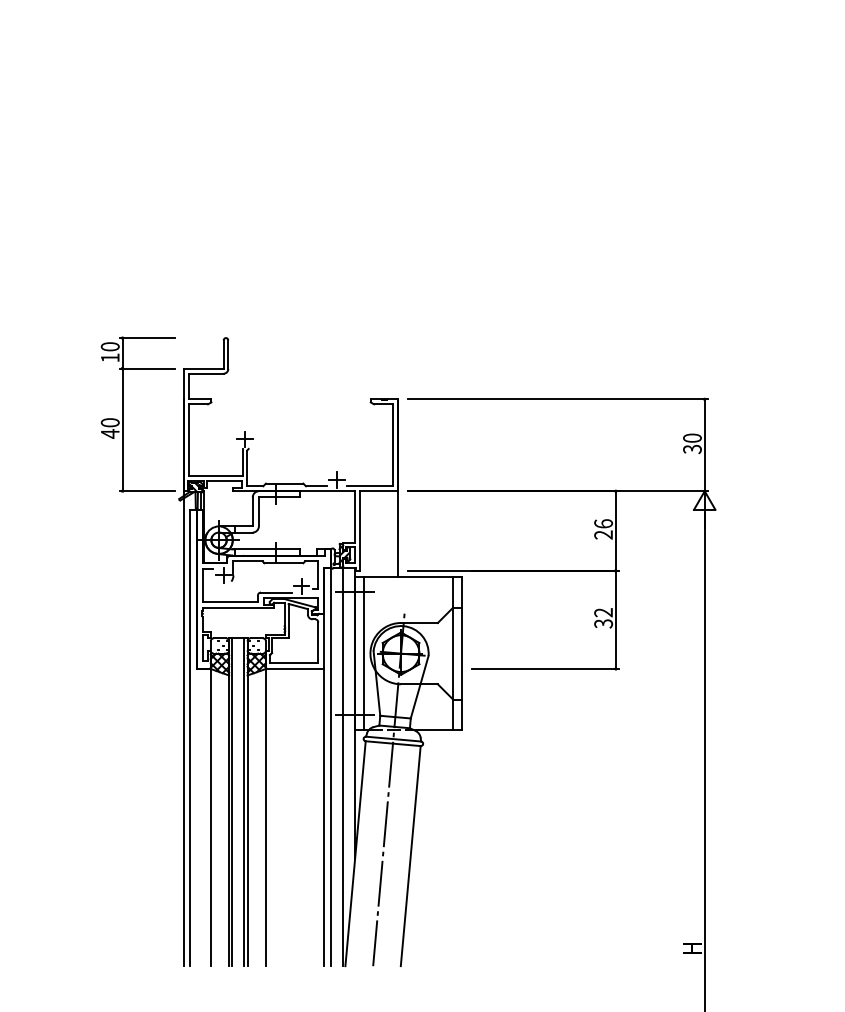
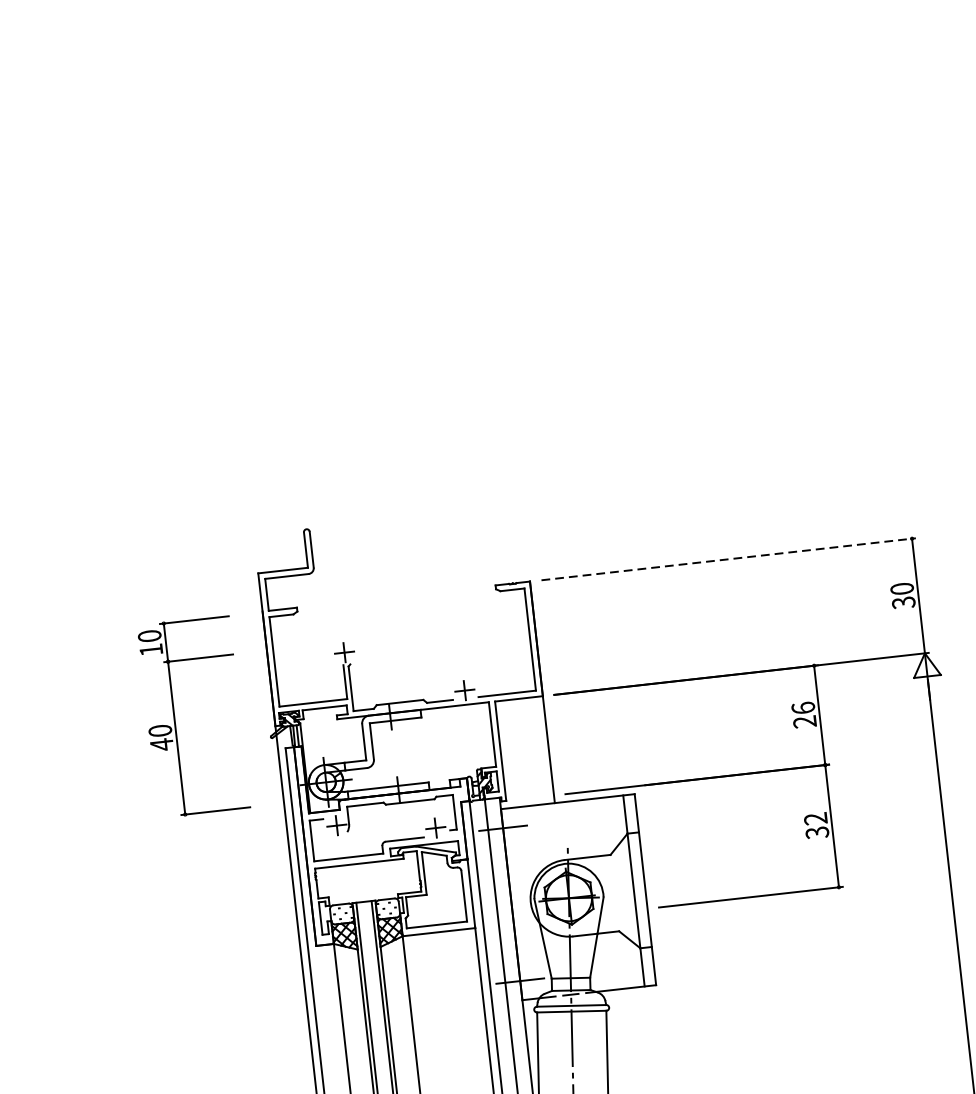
line: (558, 399) -> (729, 559), solid -> dashed
part: (123, 414) -> (175, 718), moved
line: (364, 653) -> (523, 903), removed

